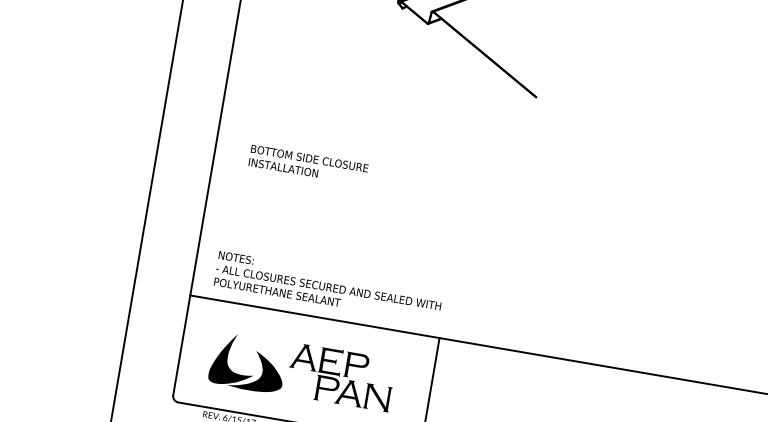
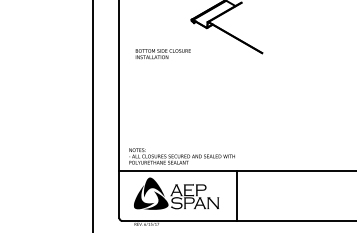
text: (306, 165) -> (162, 54), moved
fill: (256, 342) -> (153, 187), added
fill: (299, 385) -> (176, 203), added

